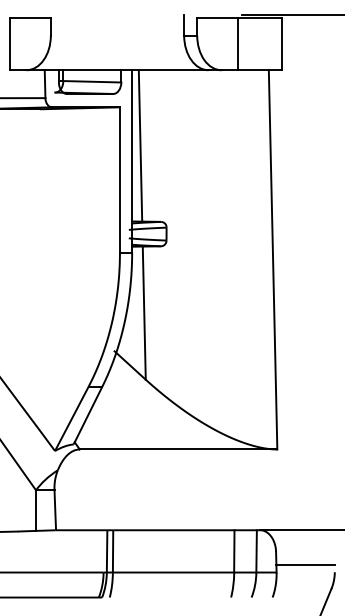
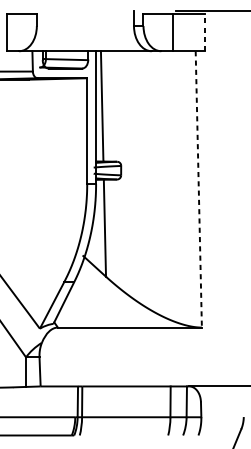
line: (281, 44) -> (204, 32), solid -> dashed
line: (273, 259) -> (199, 189), solid -> dashed
line: (305, 564) -> (222, 411), removed

